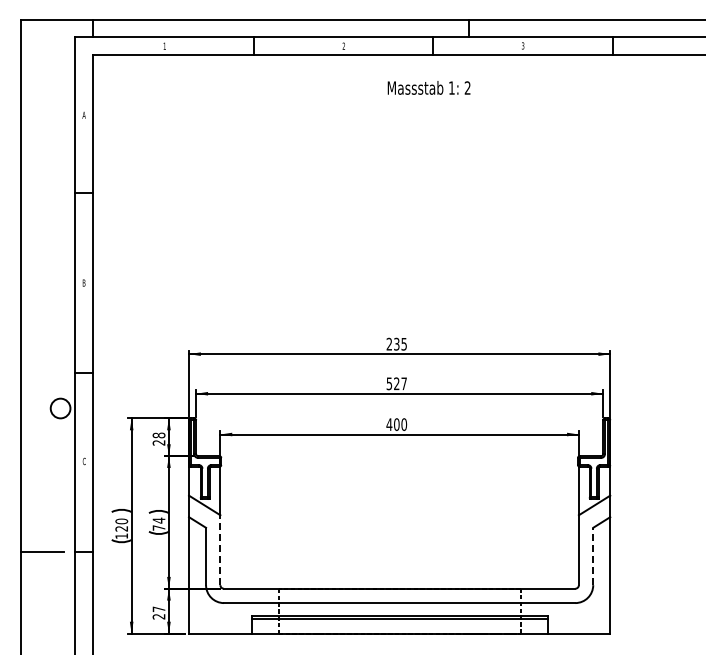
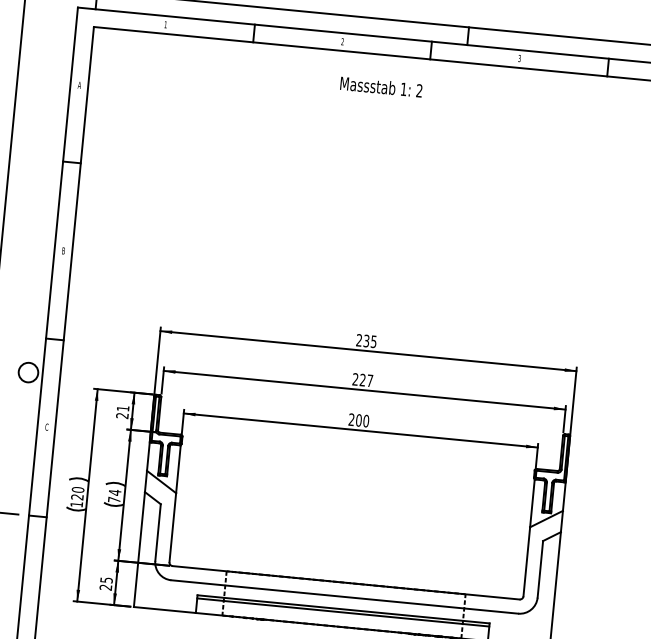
text: (428, 87) -> (380, 86), moved
text: (389, 383) -> (355, 379), 527 -> 227
text: (389, 424) -> (351, 419), 400 -> 200
text: (158, 435) -> (122, 408), 28 -> 21
line: (220, 550) -> (172, 527), dashed -> solid
line: (593, 556) -> (540, 569), dashed -> solid
text: (159, 609) -> (107, 580), 27 -> 25

